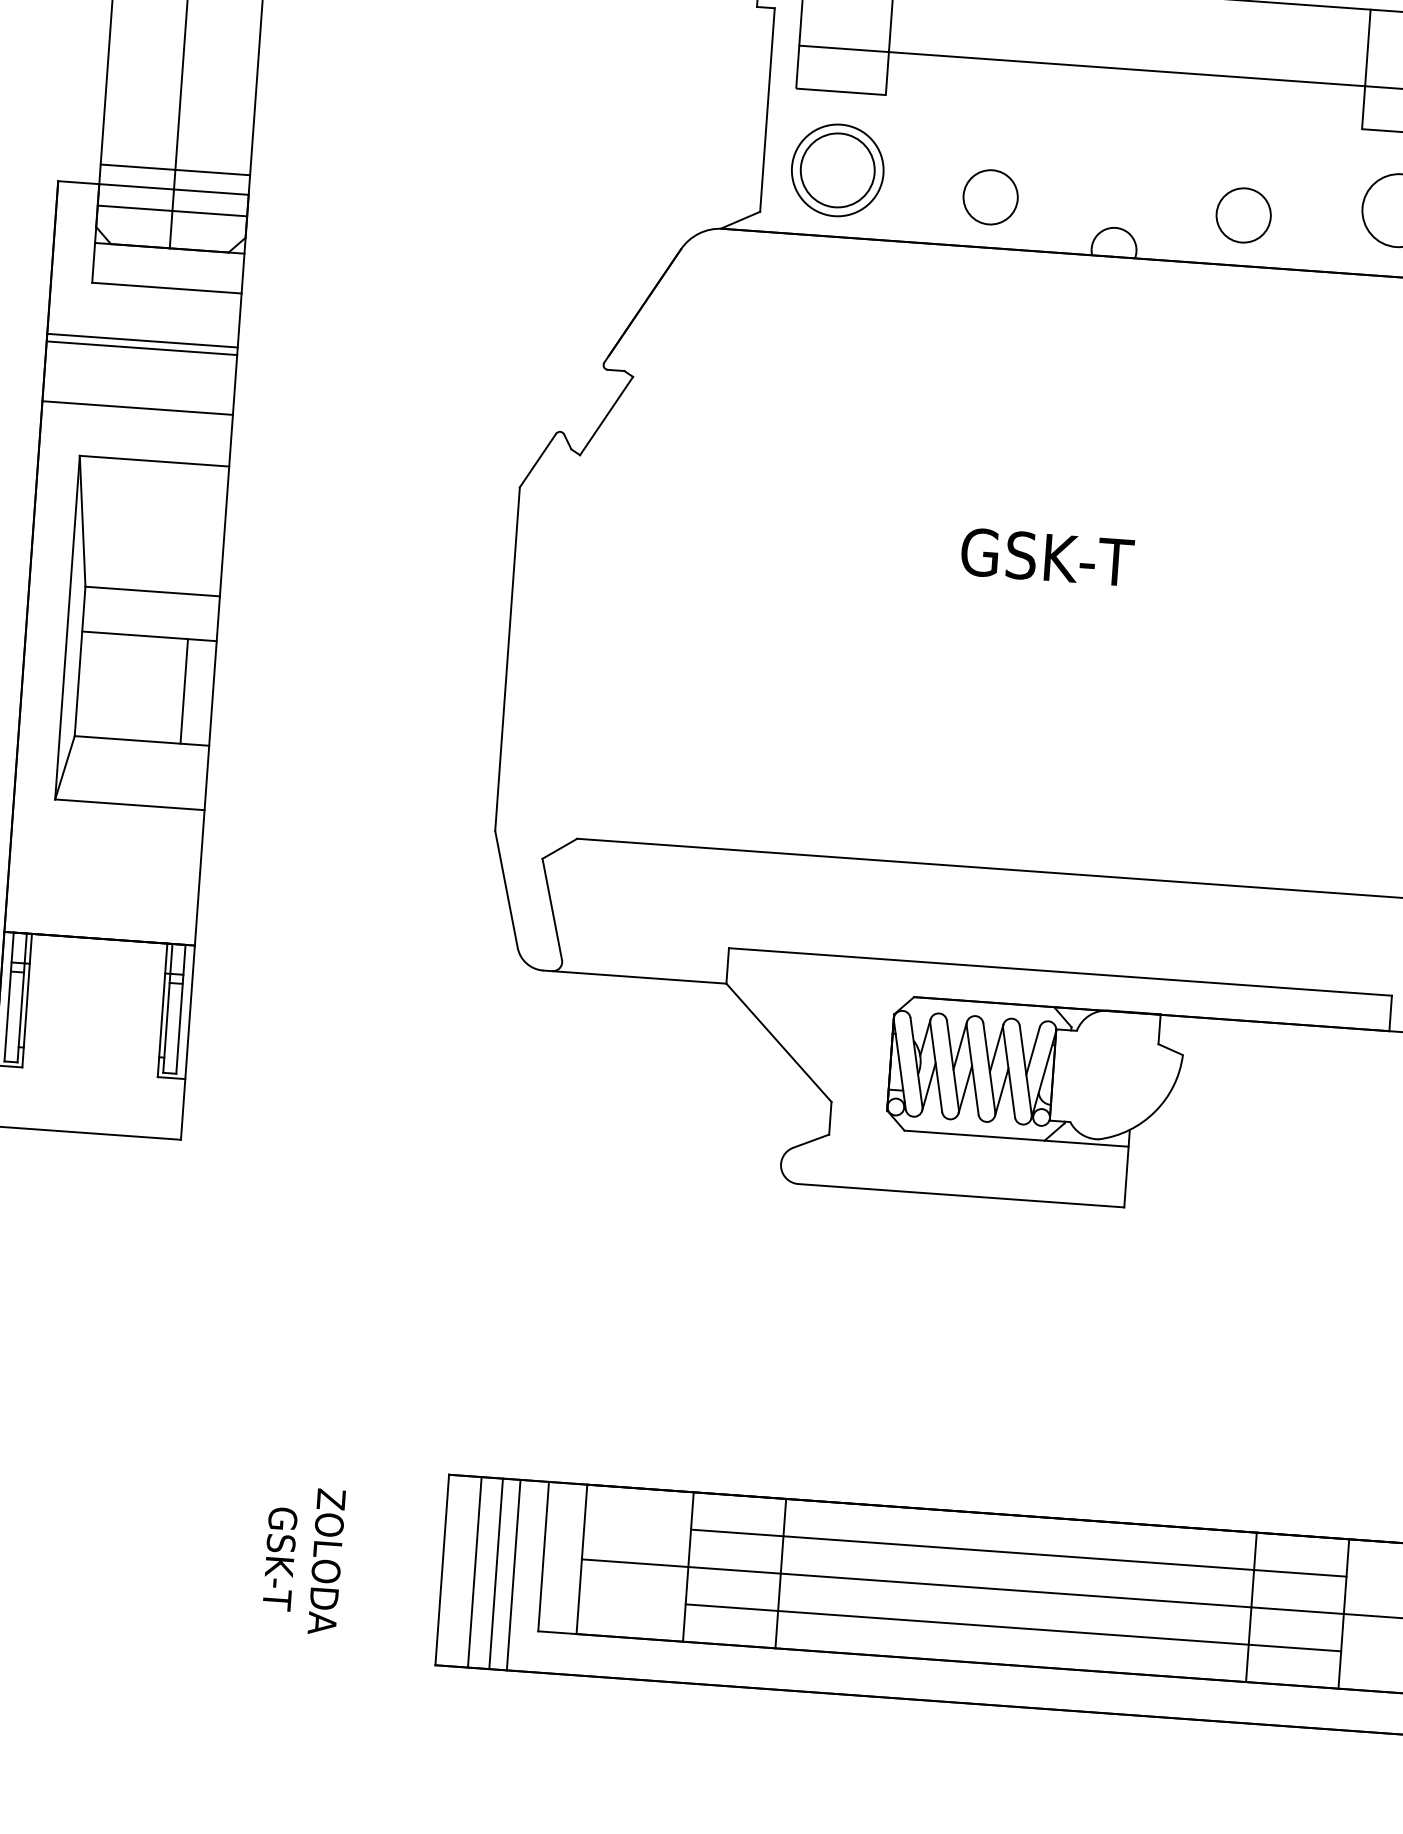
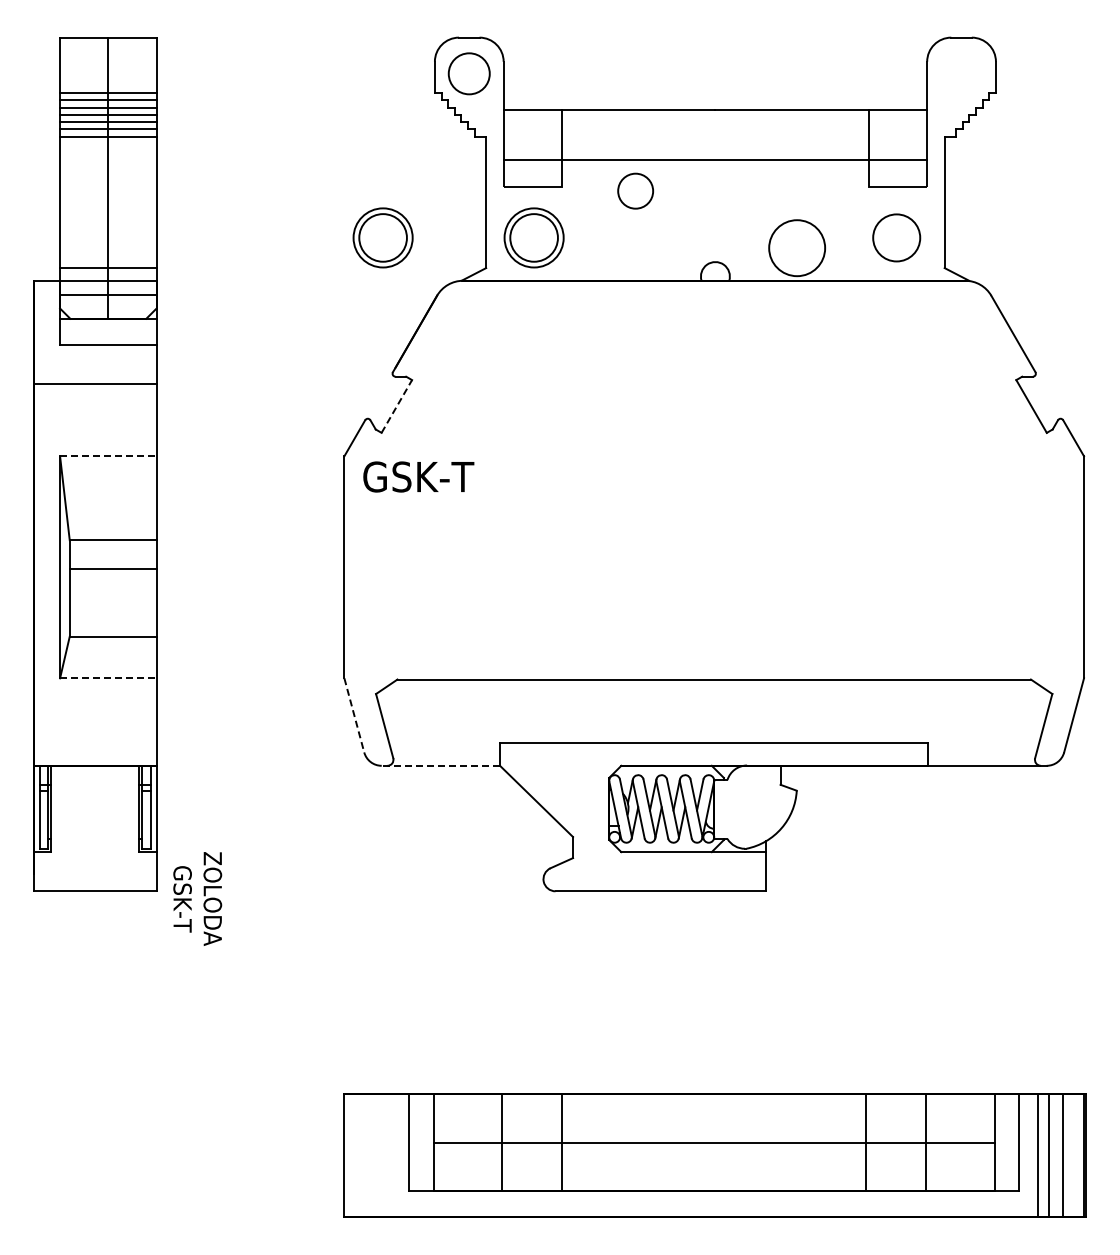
part: (603, 152) -> (382, 237), added
circle: (990, 196) -> (635, 190), moved
circle: (1242, 214) -> (796, 247), size x1.6
line: (141, 340) -> (94, 379), removed
line: (136, 407) -> (94, 422), removed
line: (607, 416) -> (397, 406), solid -> dashed
line: (154, 461) -> (108, 456), solid -> dashed
text: (1047, 556) -> (418, 476), moved
line: (184, 690) -> (138, 602), removed
line: (130, 805) -> (108, 678), solid -> dashed
line: (506, 889) -> (354, 715), solid -> dashed
line: (634, 976) -> (440, 765), solid -> dashed
line: (1017, 1553) -> (713, 1118), removed
text: (303, 1559) -> (197, 898), moved
line: (474, 1571) -> (365, 1155), removed
line: (496, 1573) -> (379, 1155), removed
line: (513, 1574) -> (390, 1155), removed
line: (1012, 1627) -> (713, 1166), removed

